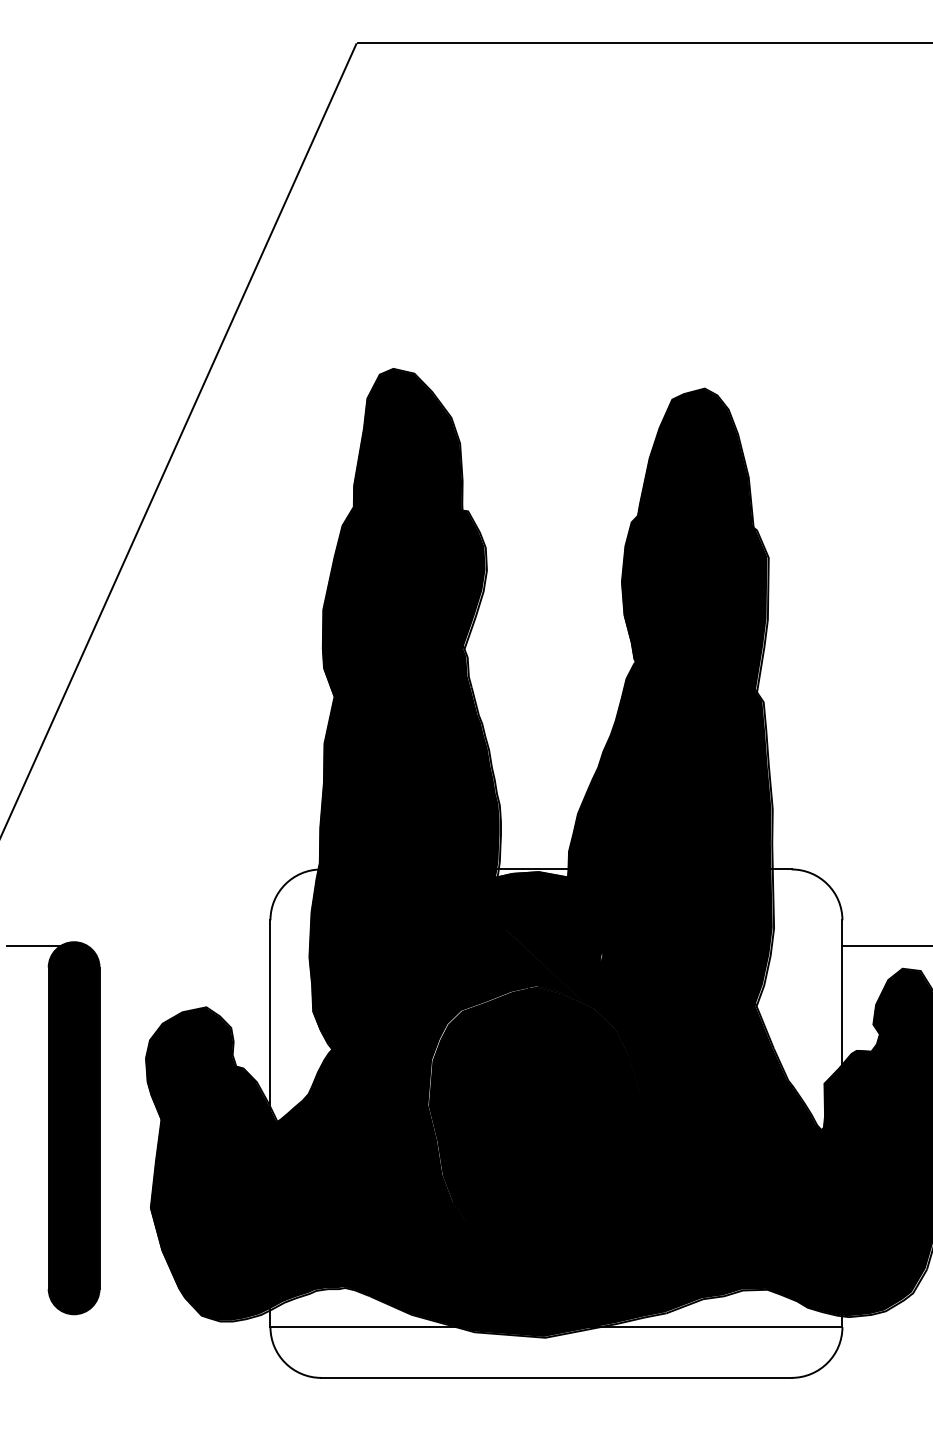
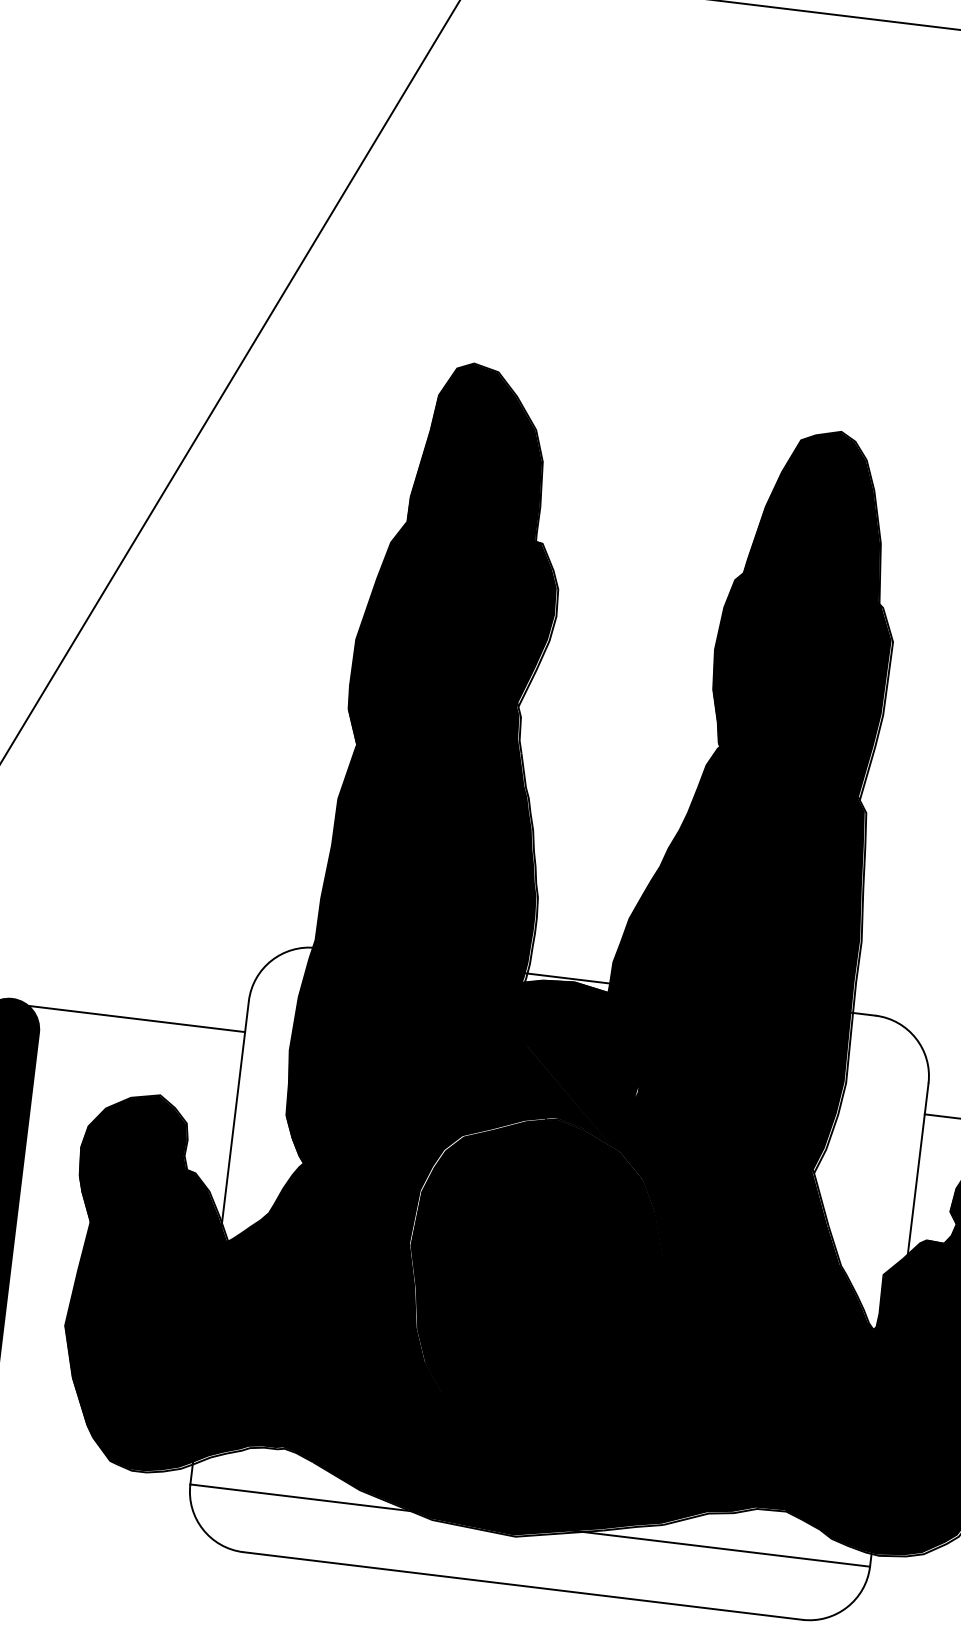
line: (179, 946) -> (137, 1019), added

